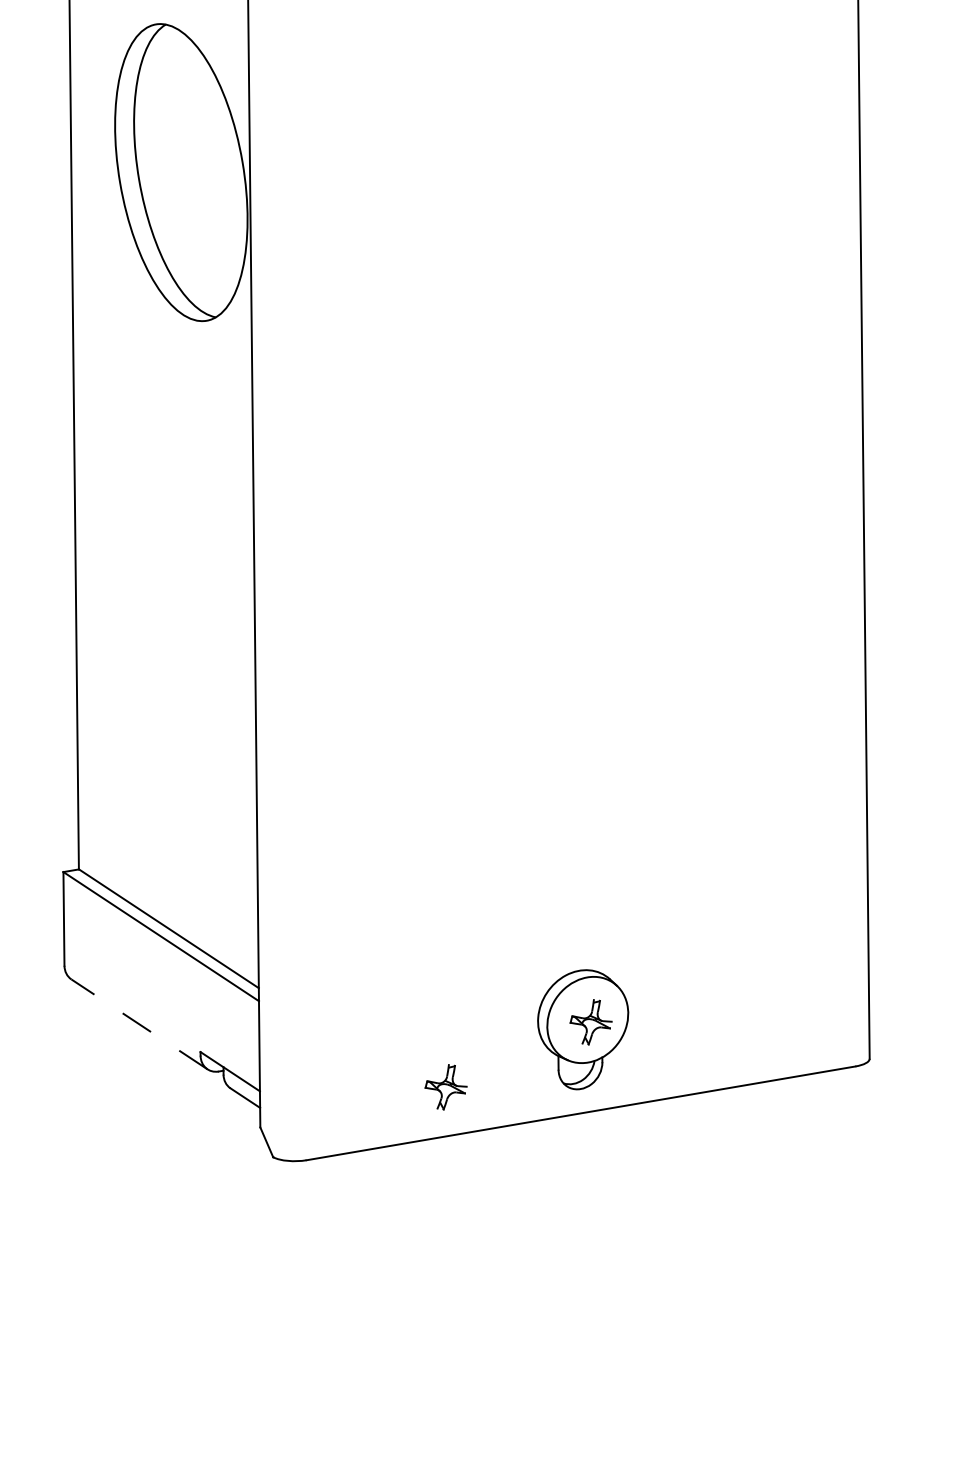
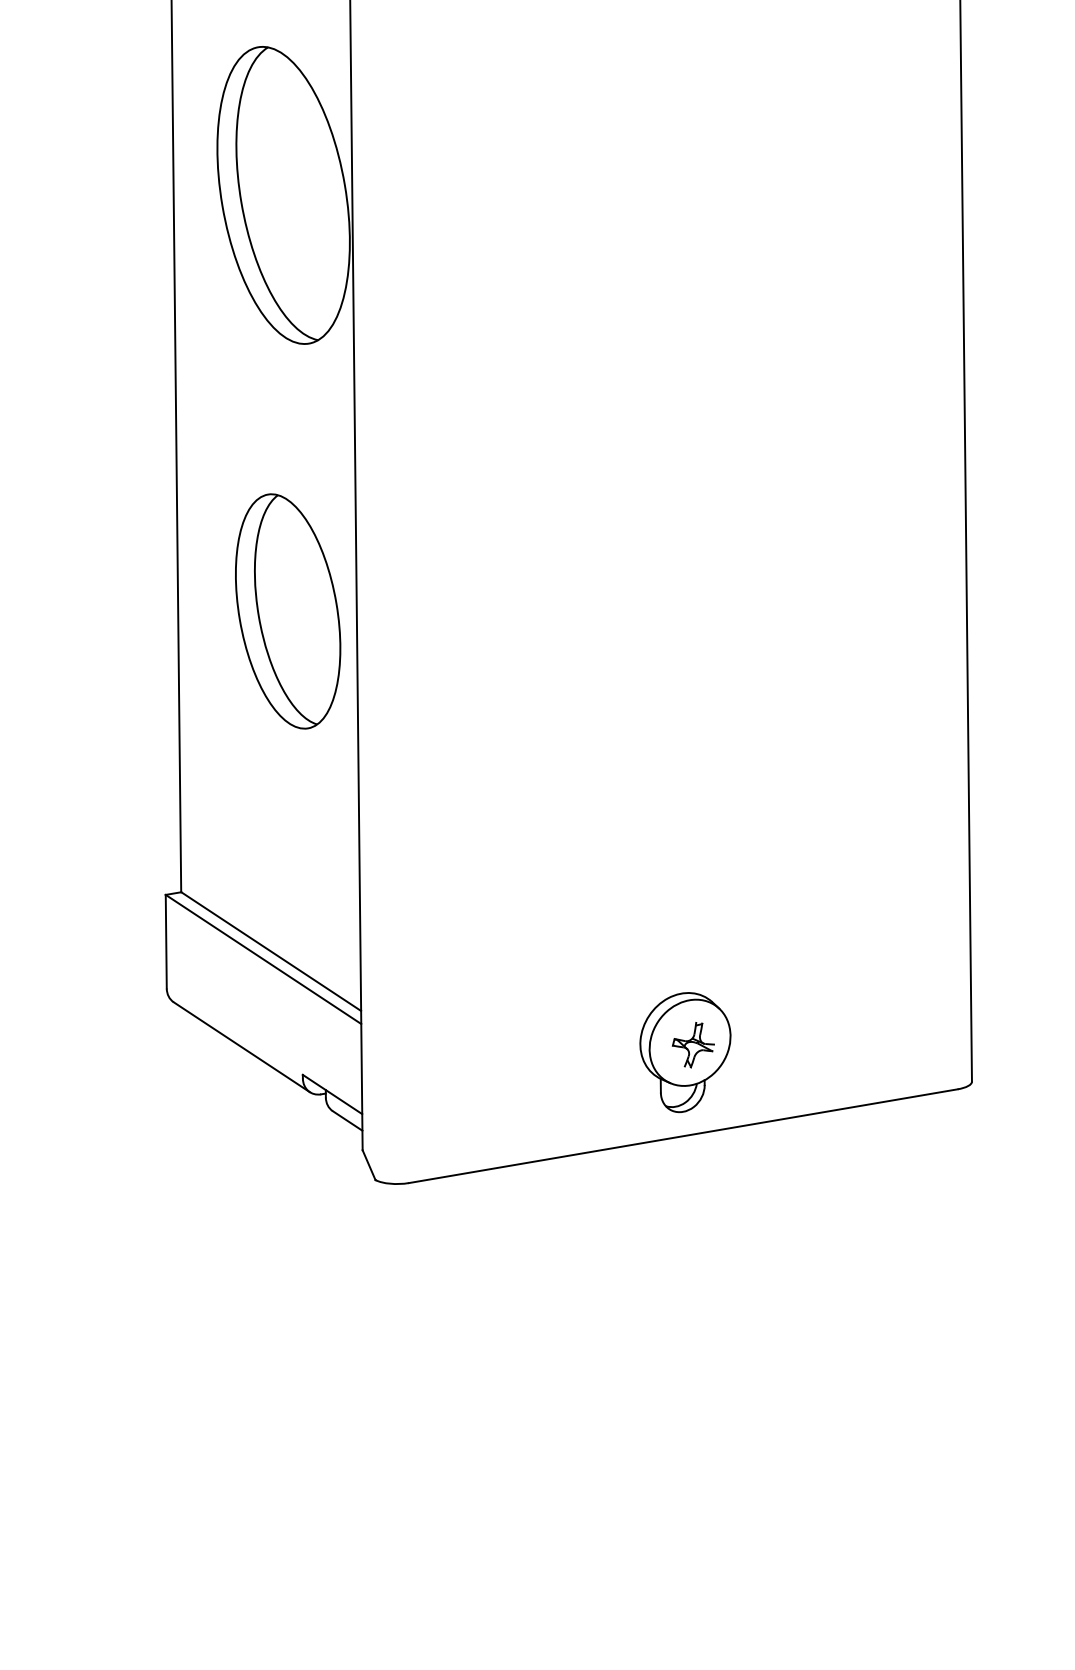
part: (186, 588) -> (288, 611), added
line: (139, 1024) -> (241, 1047), dashed -> solid
part: (445, 1087) -> (547, 1110), removed

